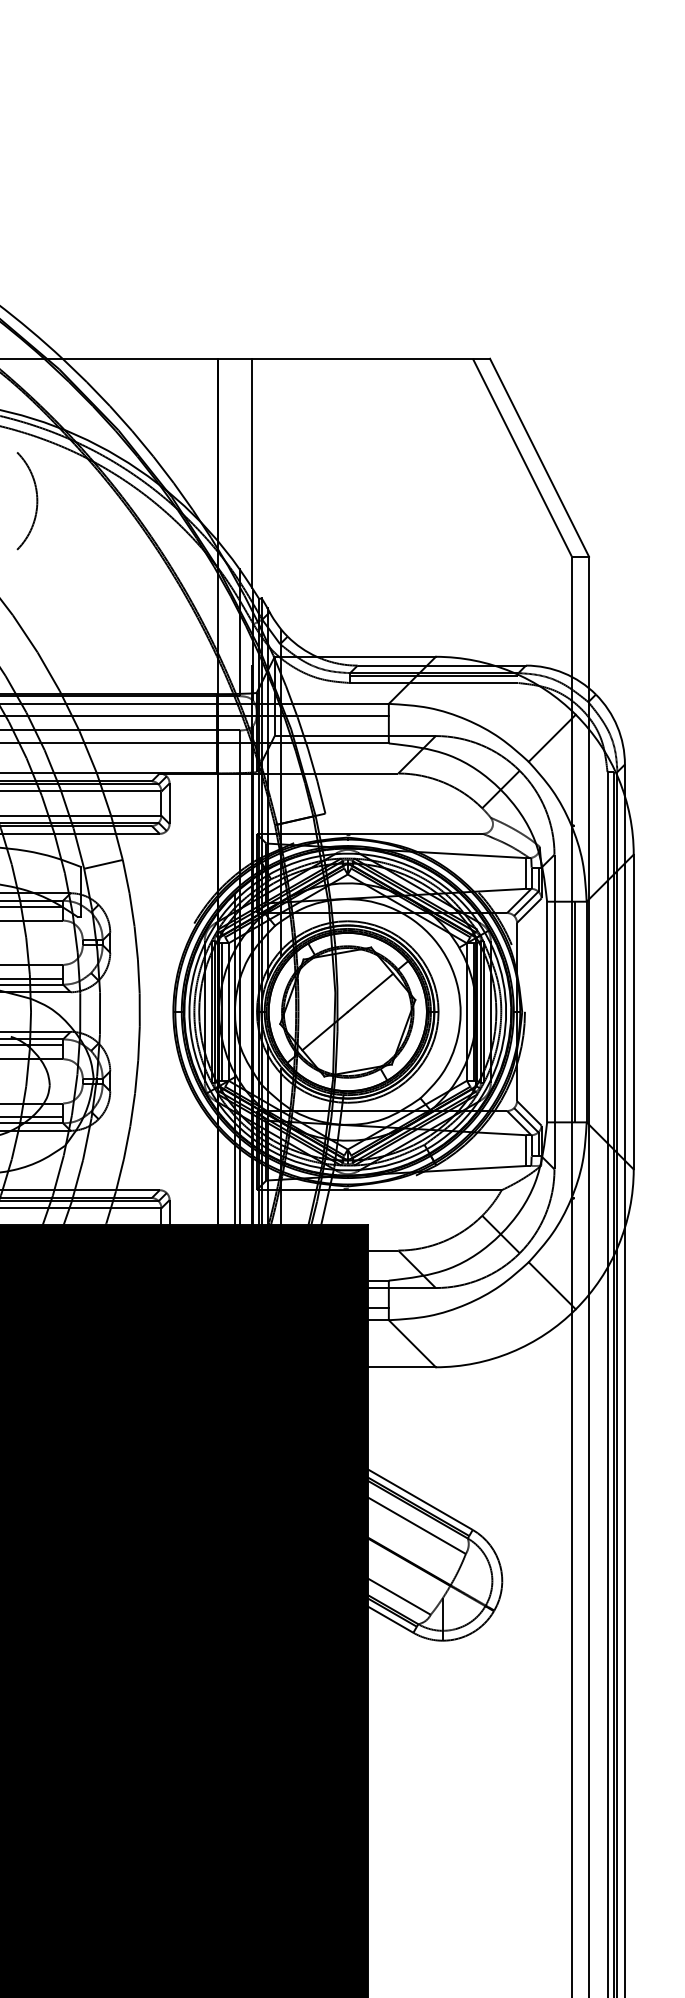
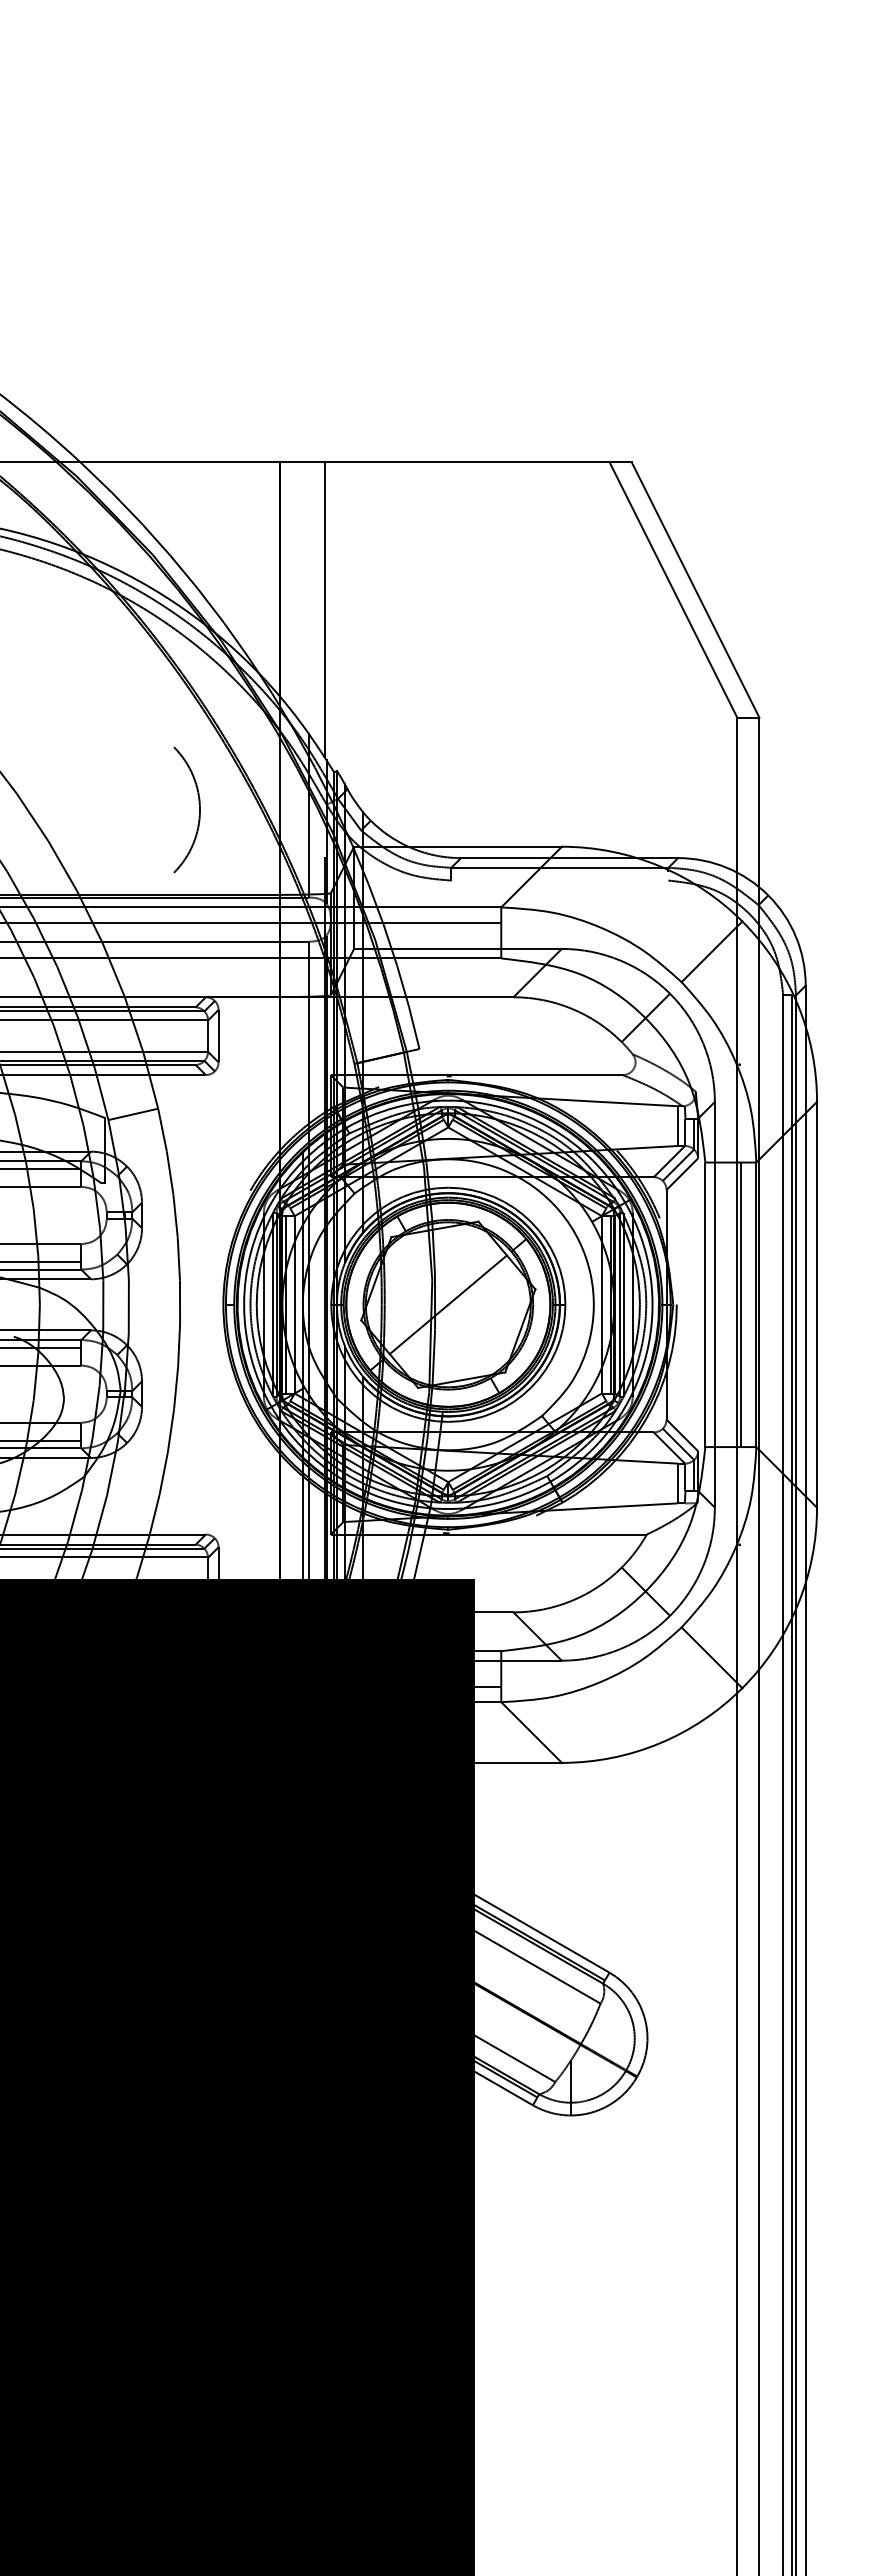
arc: (36, 496) -> (198, 804), moved
line: (434, 676) -> (559, 871), removed
line: (434, 682) -> (559, 880), removed

